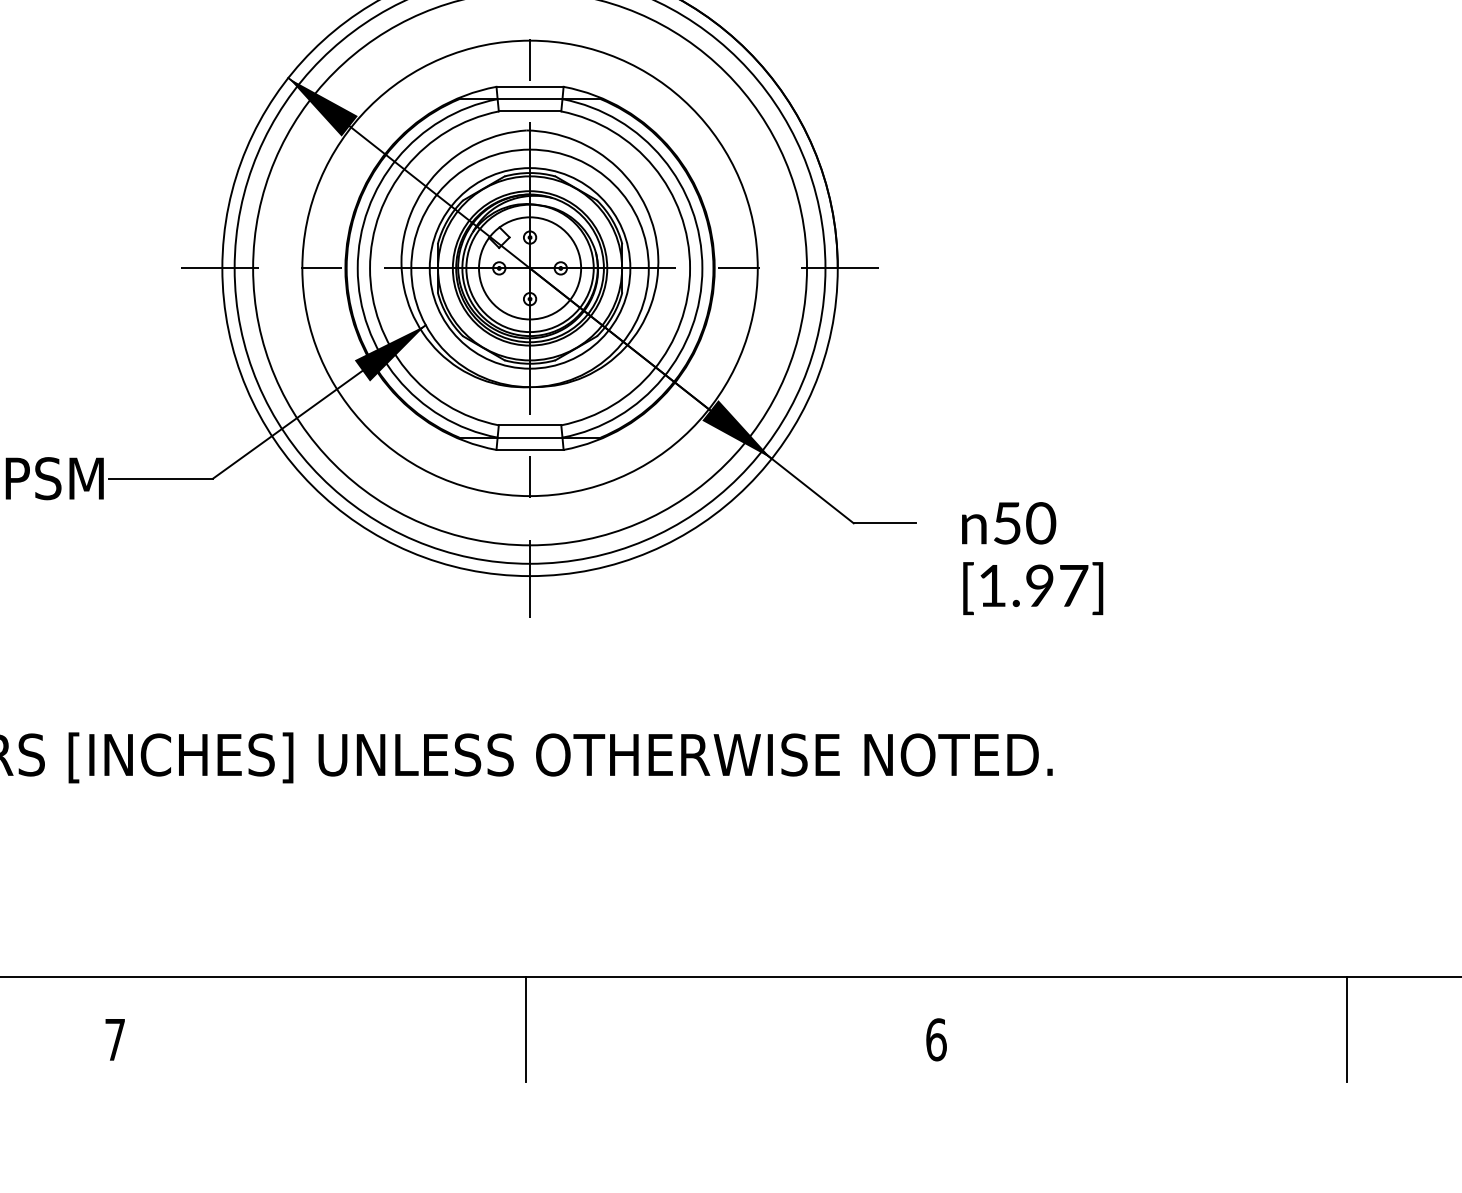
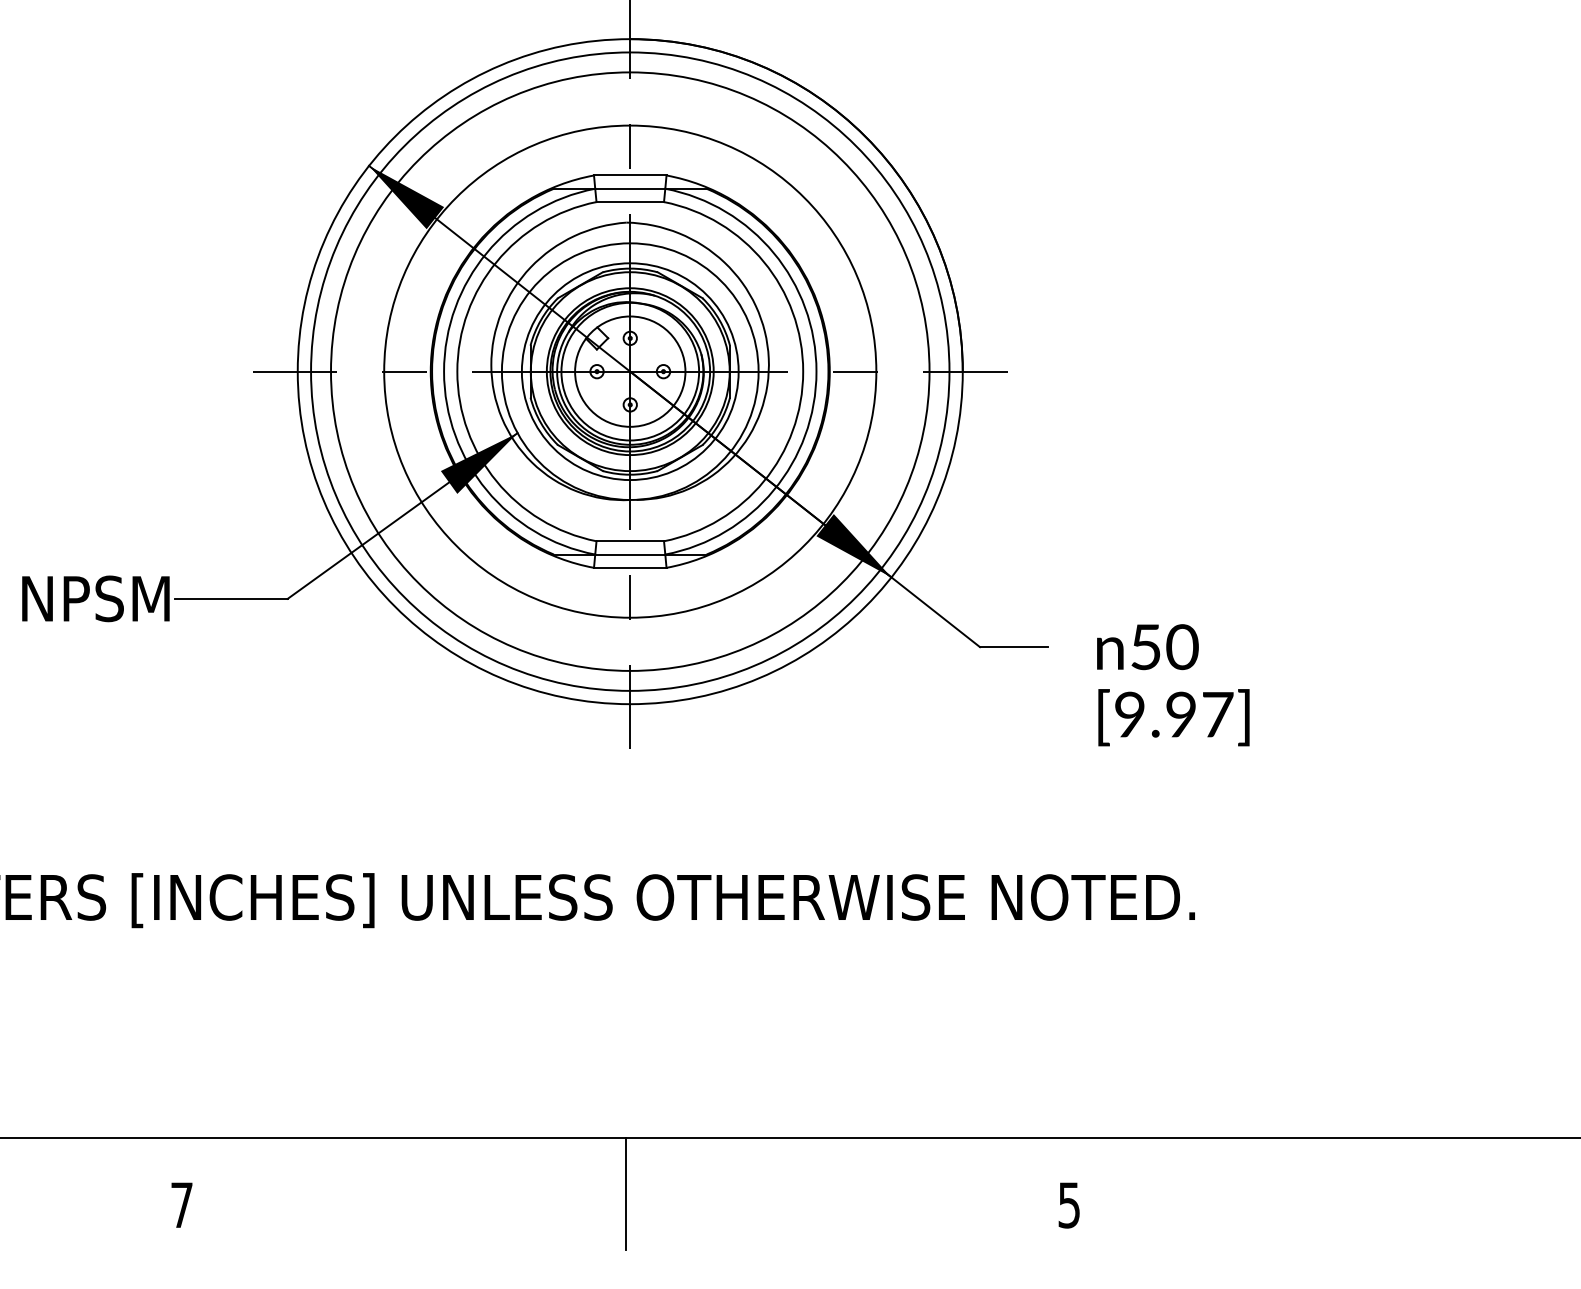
text: (992, 585) -> (1129, 714), [1.97] -> [9.97]
line: (1347, 1028) -> (1513, 1193), removed
text: (936, 1040) -> (1069, 1205), 6 -> 5

